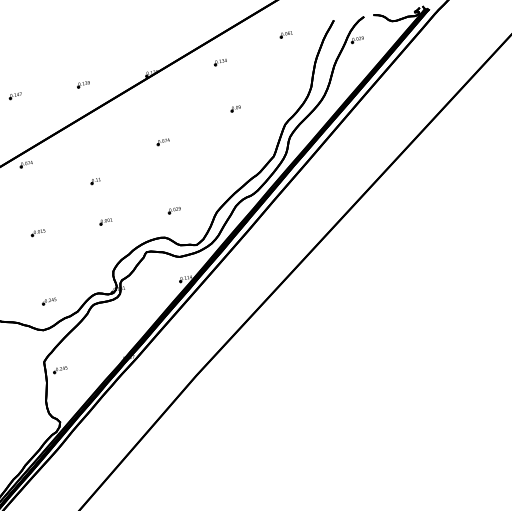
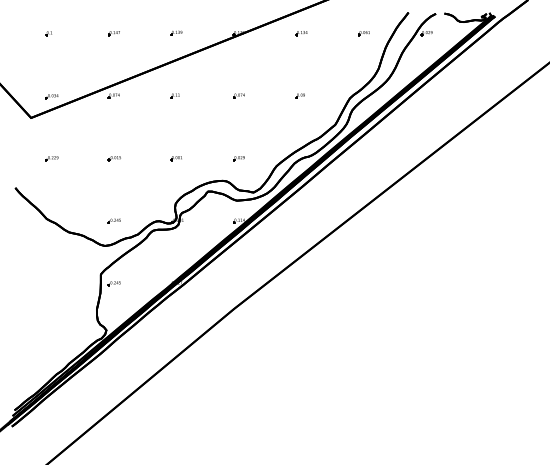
part: (285, 34) -> (363, 33), moved
part: (234, 108) -> (299, 95), moved
part: (94, 180) -> (174, 95), moved

